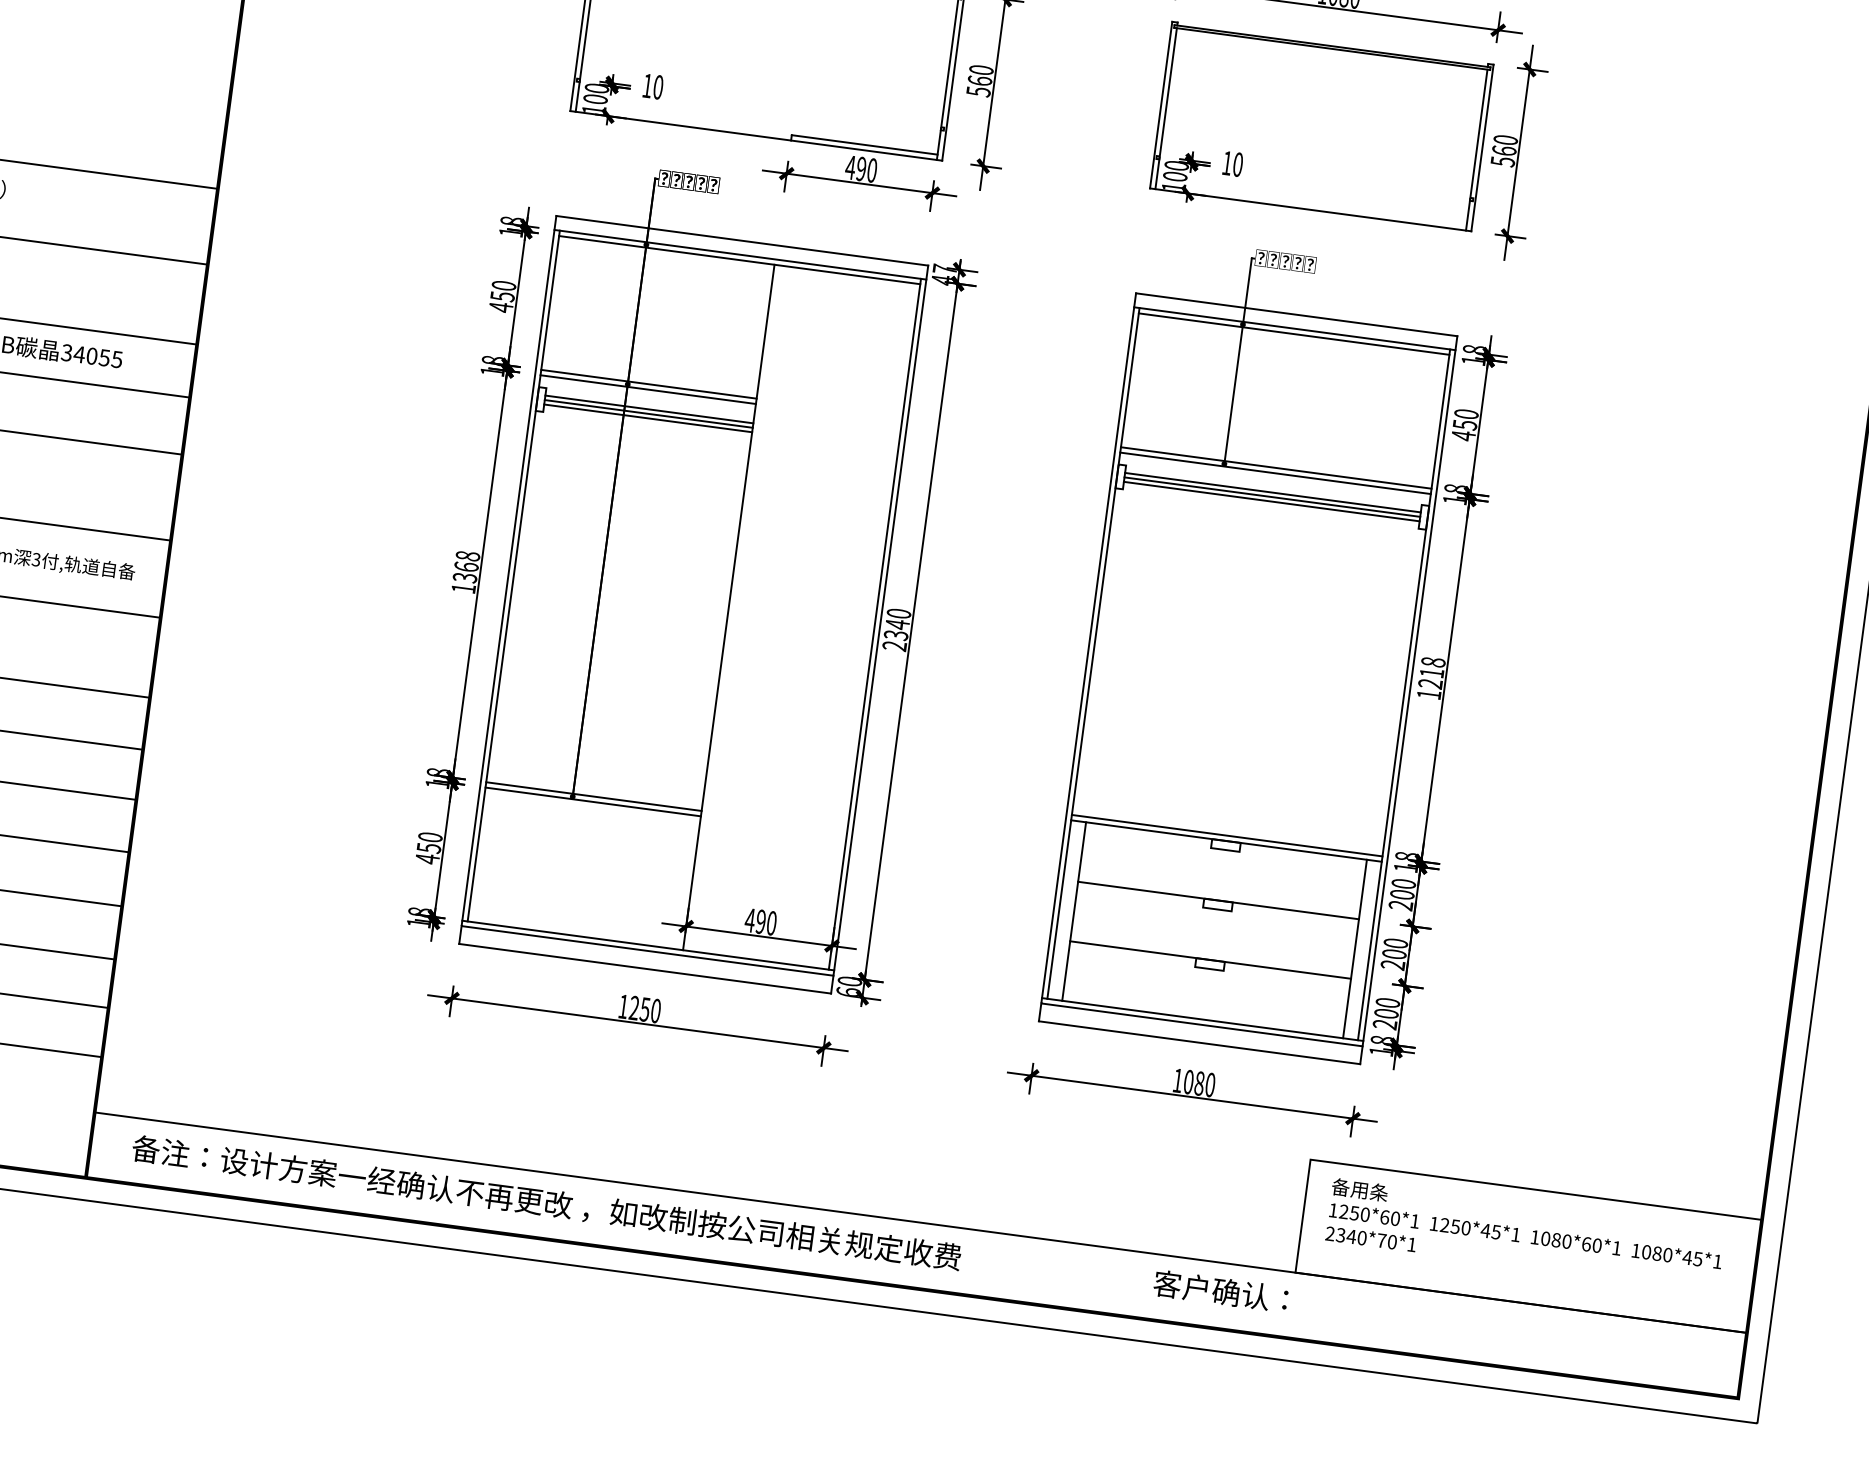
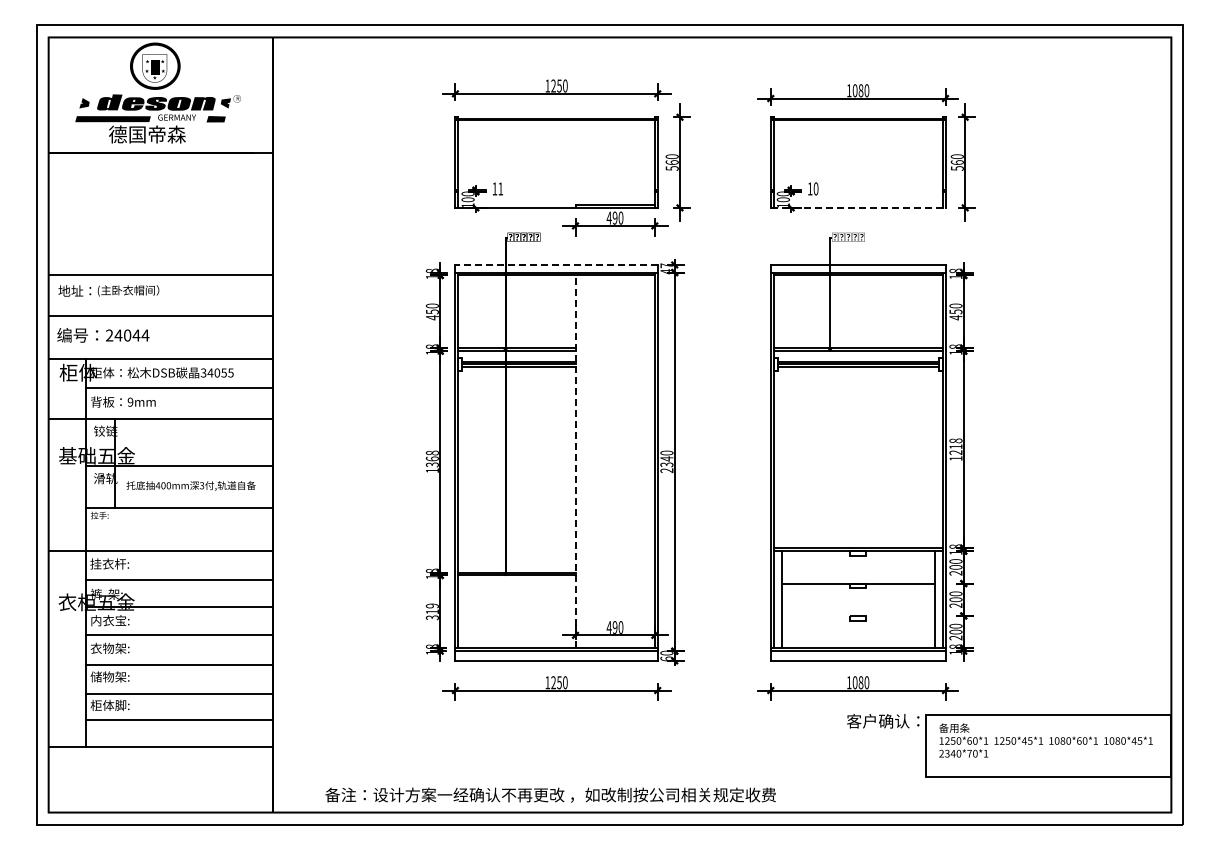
text: (657, 86) -> (500, 188), 10 -> 11
line: (1311, 209) -> (858, 207), solid -> dashed
line: (742, 239) -> (556, 264), solid -> dashed
line: (728, 606) -> (575, 461), solid -> dashed
text: (427, 847) -> (431, 611), 450 -> 319
line: (1209, 959) -> (857, 615), removed
text: (546, 1201) -> (550, 794), moved
line: (920, 1221) -> (721, 776), removed
text: (1221, 1291) -> (883, 721), moved

